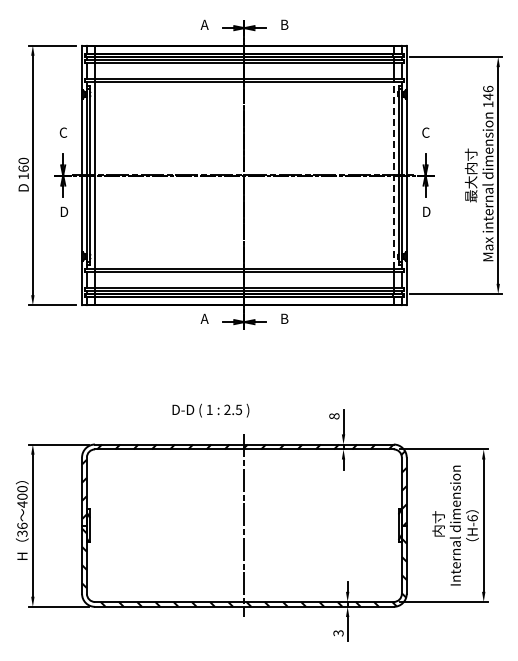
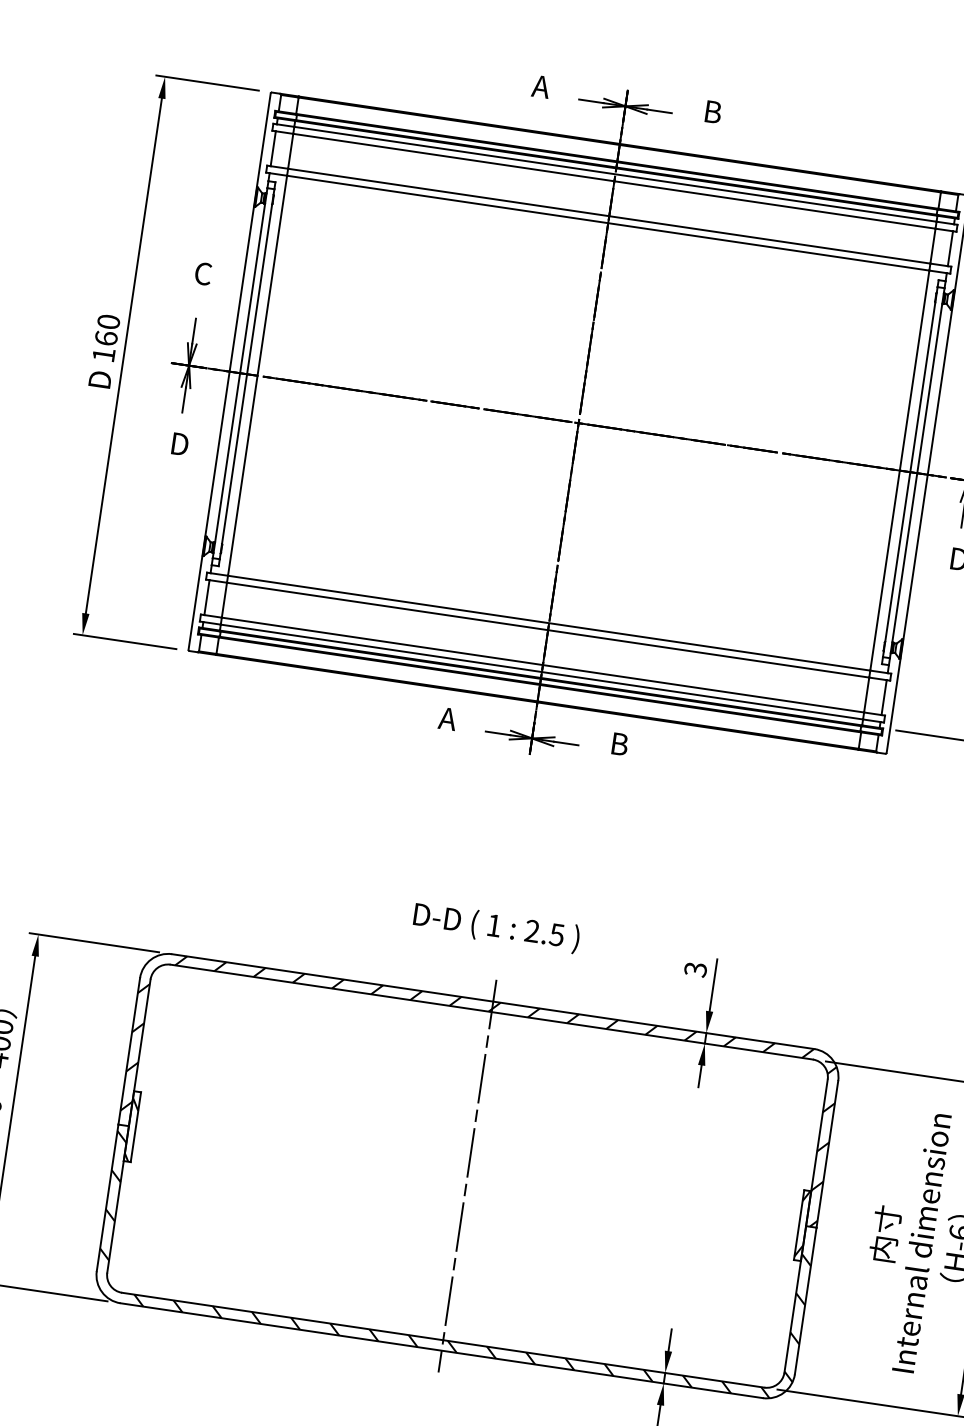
line: (393, 174) -> (899, 468), dashed -> solid
text: (210, 410) -> (495, 927), moved
text: (334, 416) -> (695, 969), 8 -> 3

